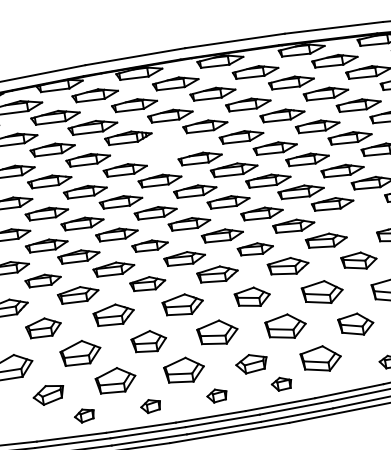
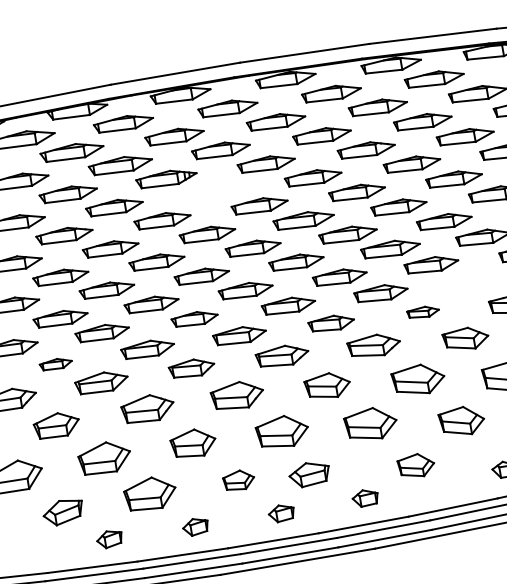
part: (325, 240) -> (422, 312), size x0.6
part: (42, 280) -> (55, 363), size x0.7
part: (320, 358) -> (415, 465), size x0.7
part: (251, 364) -> (309, 475), moved
part: (183, 369) -> (237, 479), size x0.6

